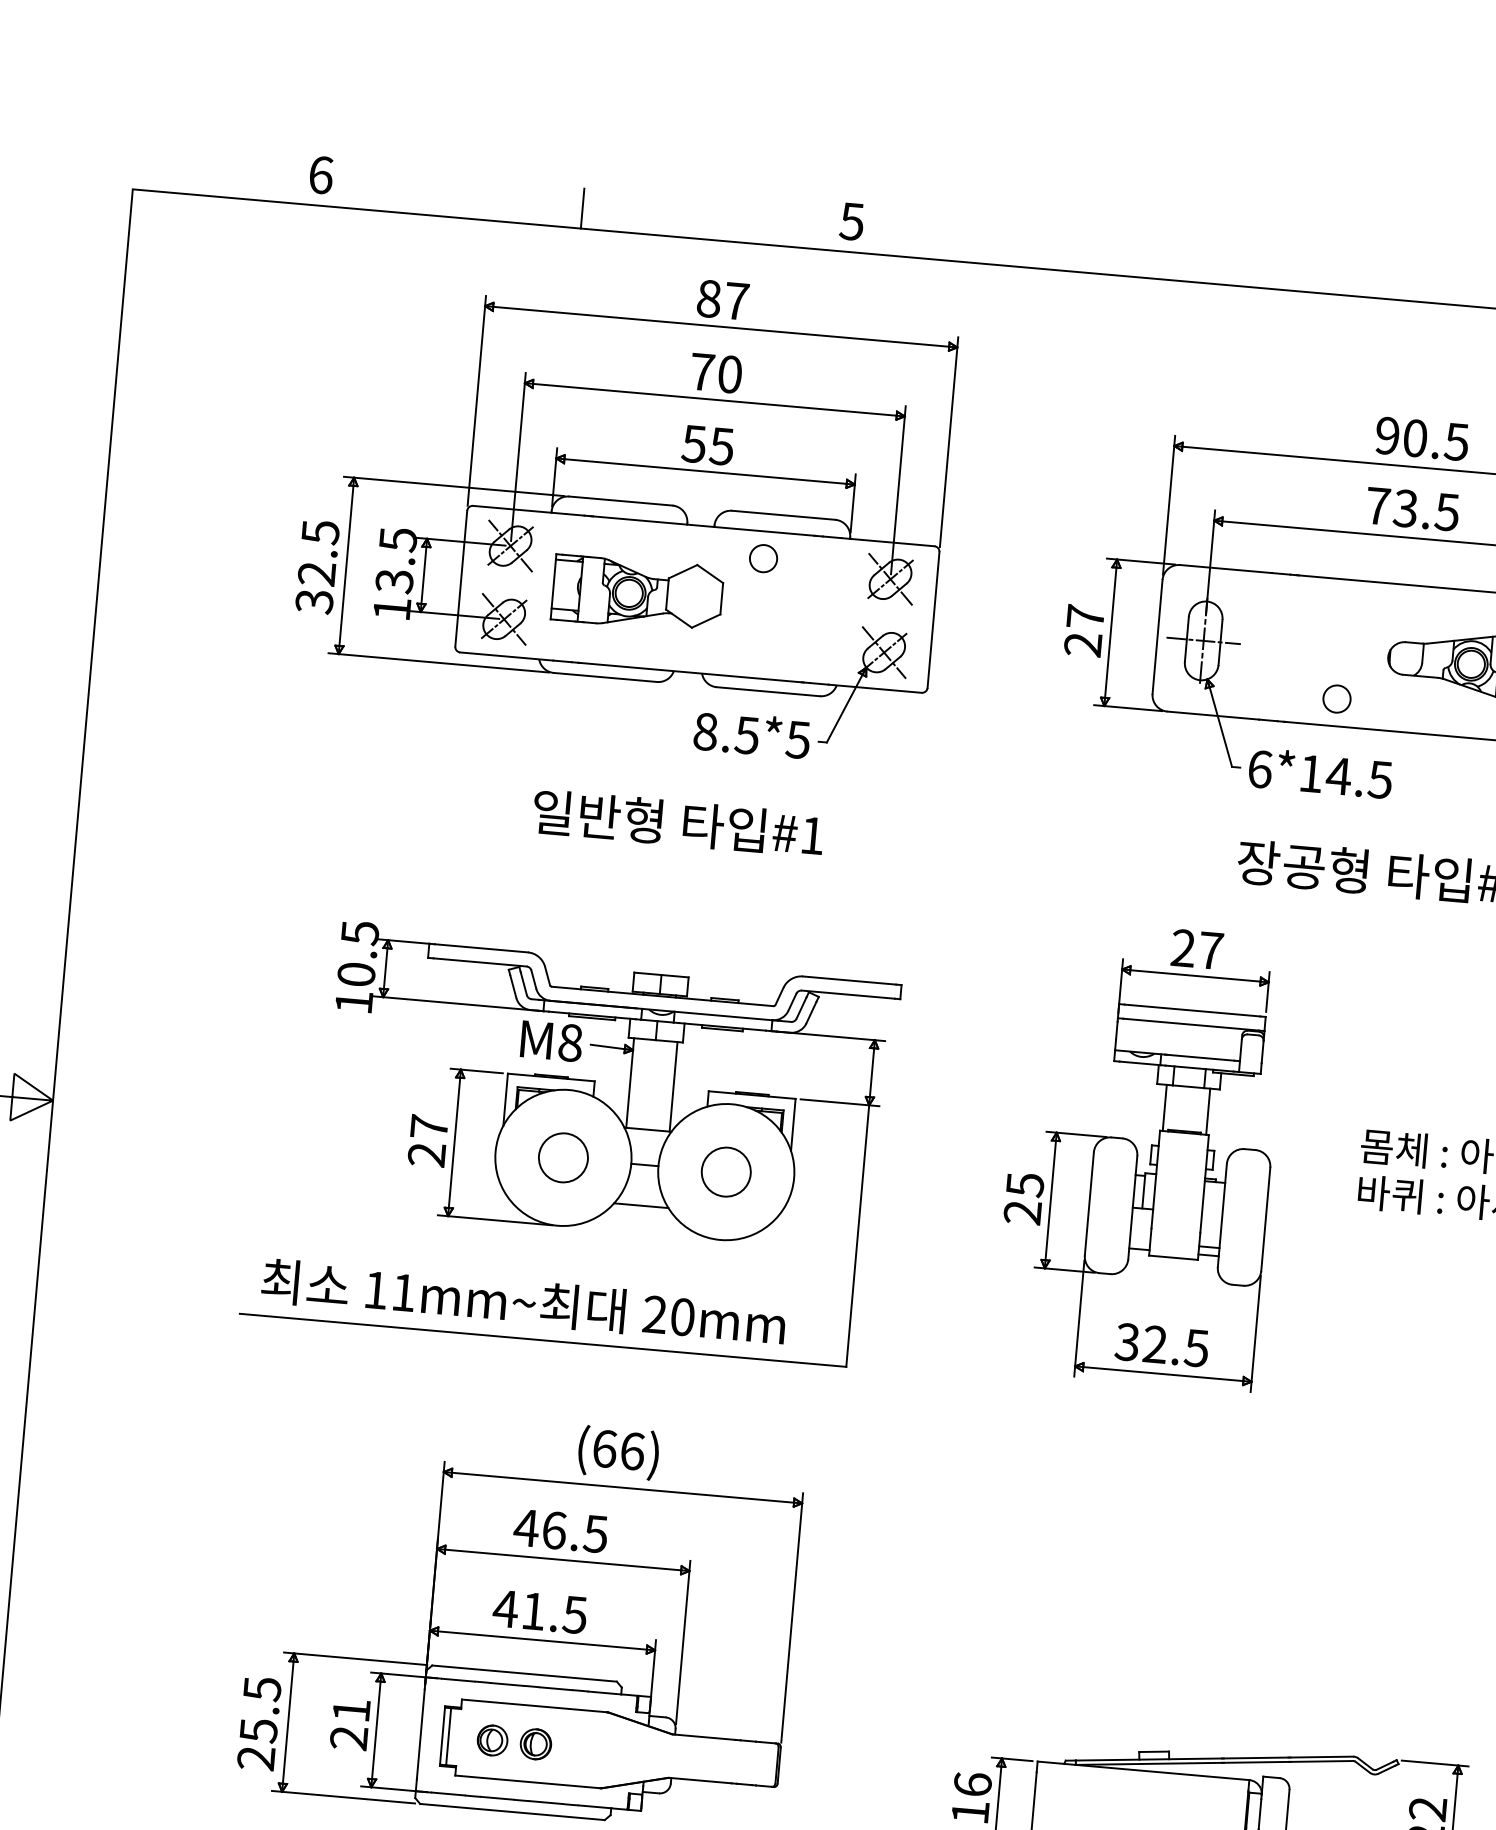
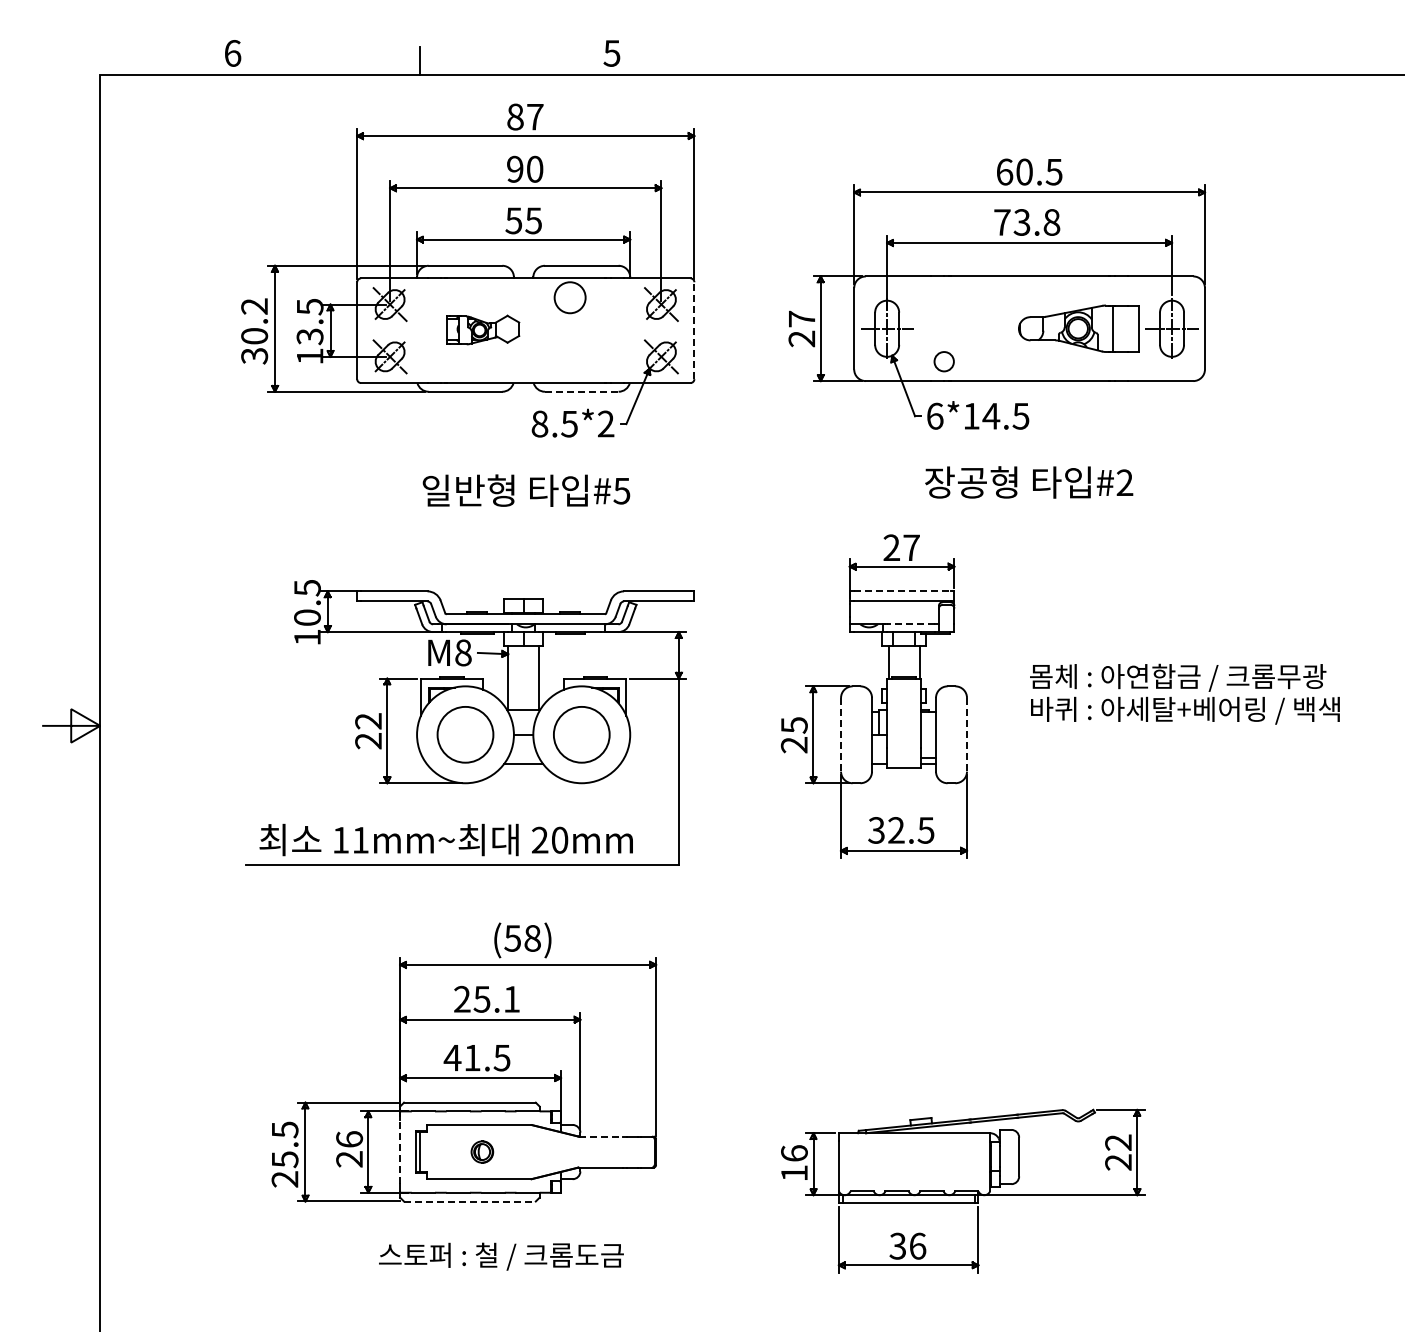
text: (702, 370) -> (515, 168), 70 -> 90
text: (1387, 435) -> (1004, 171), 90.5 -> 60.5
text: (1446, 512) -> (1051, 222), 73.5 -> 73.8
text: (318, 553) -> (254, 321), 32.5 -> 30.2
circle: (762, 558) -> (569, 297), size x1.6
part: (638, 592) -> (483, 329), size x0.6
line: (933, 619) -> (694, 330), solid -> dashed
line: (767, 691) -> (581, 391), solid -> dashed
circle: (1336, 698) -> (943, 361), moved
text: (797, 739) -> (605, 423), 8.5*5 -> 8.5*2
text: (811, 836) -> (621, 491), #1 -> #5
line: (1193, 1010) -> (902, 591), solid -> dashed
line: (1200, 1057) -> (910, 624), solid -> dashed
text: (429, 1127) -> (368, 721), 27 -> 22
circle: (563, 1157) -> (465, 734), size x1.6
circle: (725, 1171) -> (581, 734), size x1.6
line: (1090, 1203) -> (841, 734), solid -> dashed
line: (1266, 1218) -> (967, 734), solid -> dashed
text: (618, 1450) -> (522, 938), (66) -> (58)
text: (560, 1529) -> (486, 998), 46.5 -> 25.1
text: (351, 1710) -> (349, 1139), 21 -> 26
line: (421, 1733) -> (400, 1151), solid -> dashed
line: (704, 1737) -> (601, 1136), solid -> dashed
part: (492, 1739) -> (451, 1151), removed
line: (511, 1811) -> (469, 1201), solid -> dashed

